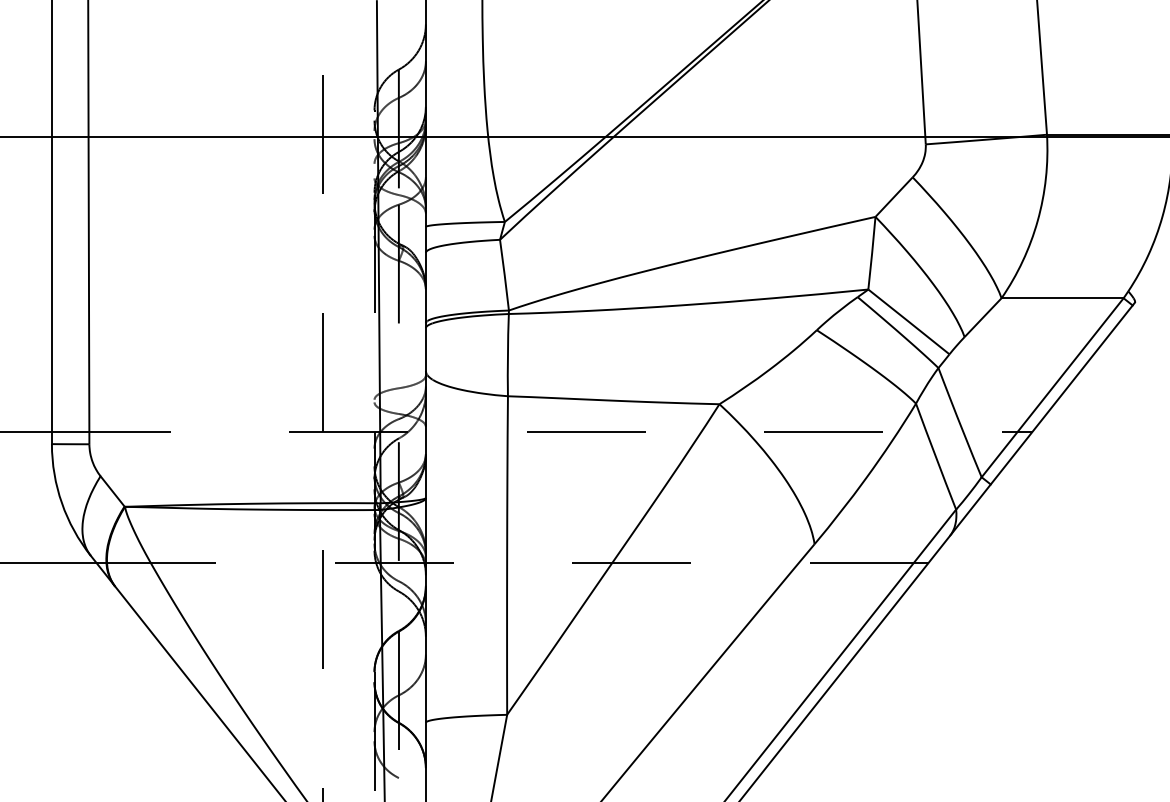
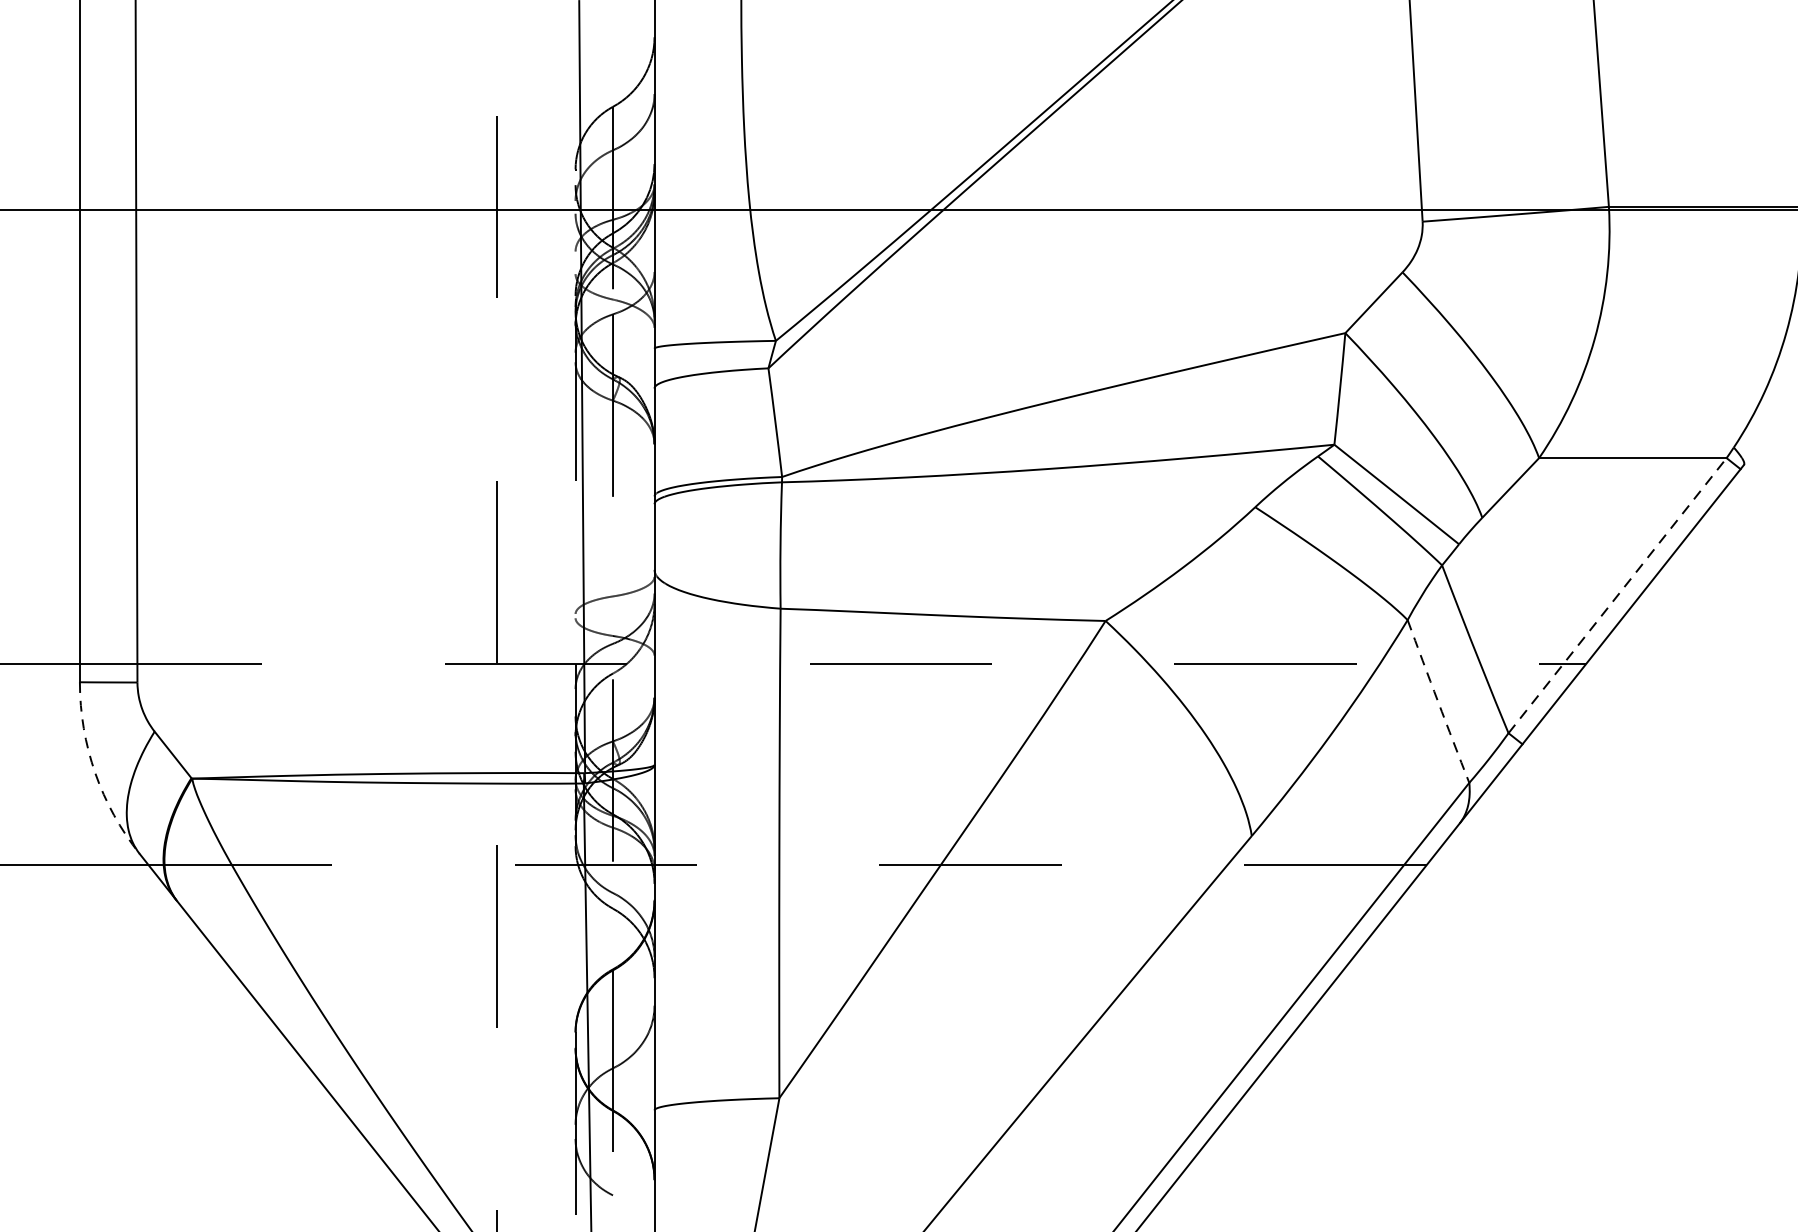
line: (1052, 387) -> (1617, 595), solid -> dashed
arc: (935, 456) -> (1437, 701), solid -> dashed
arc: (61, 503) -> (94, 773), solid -> dashed

